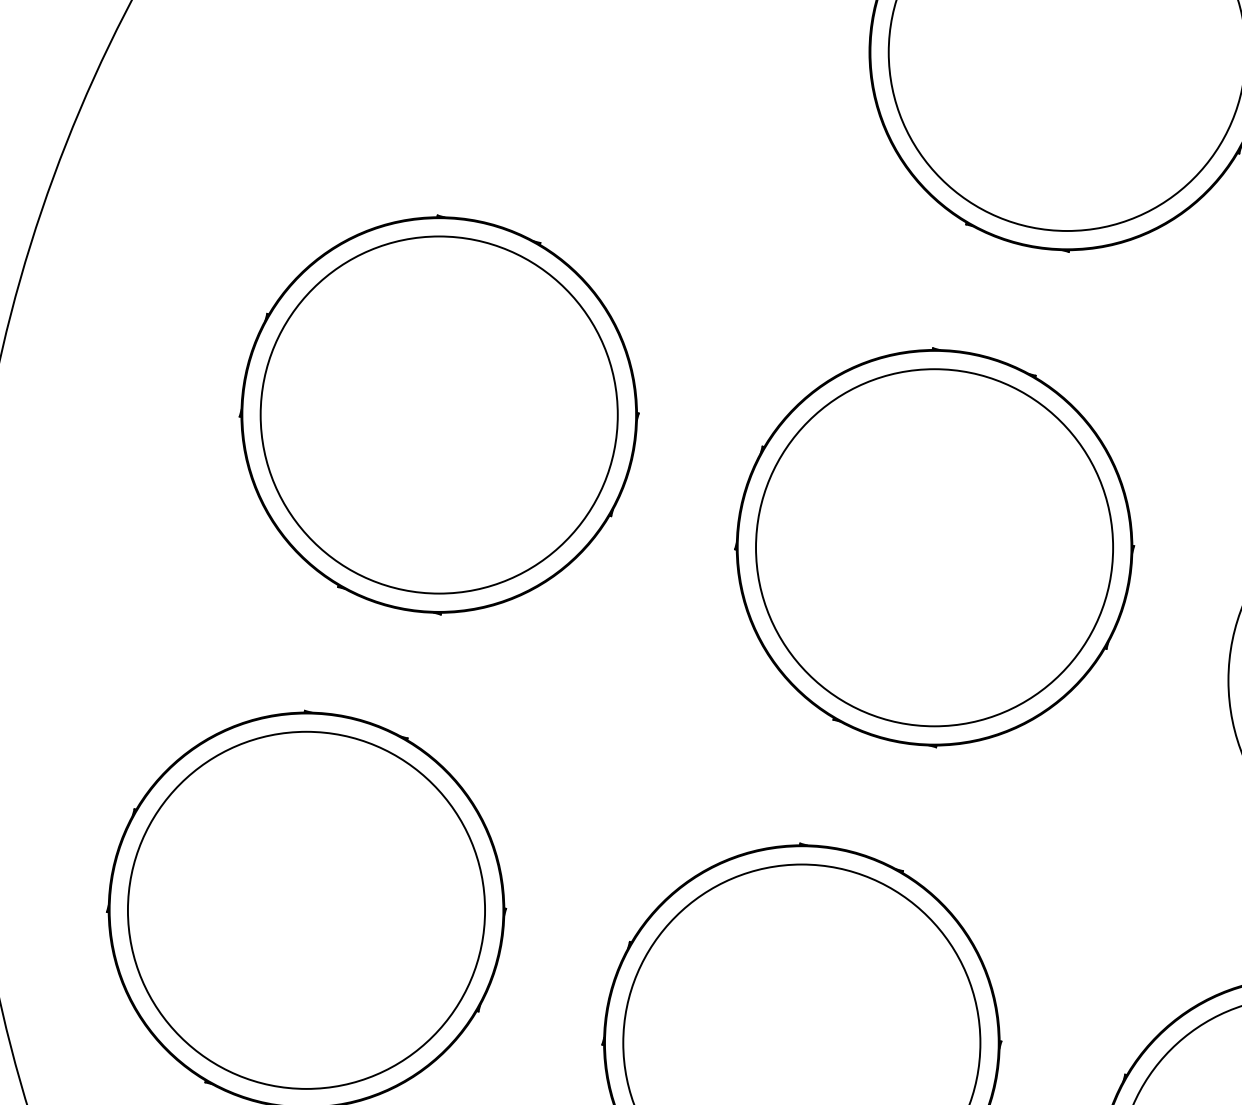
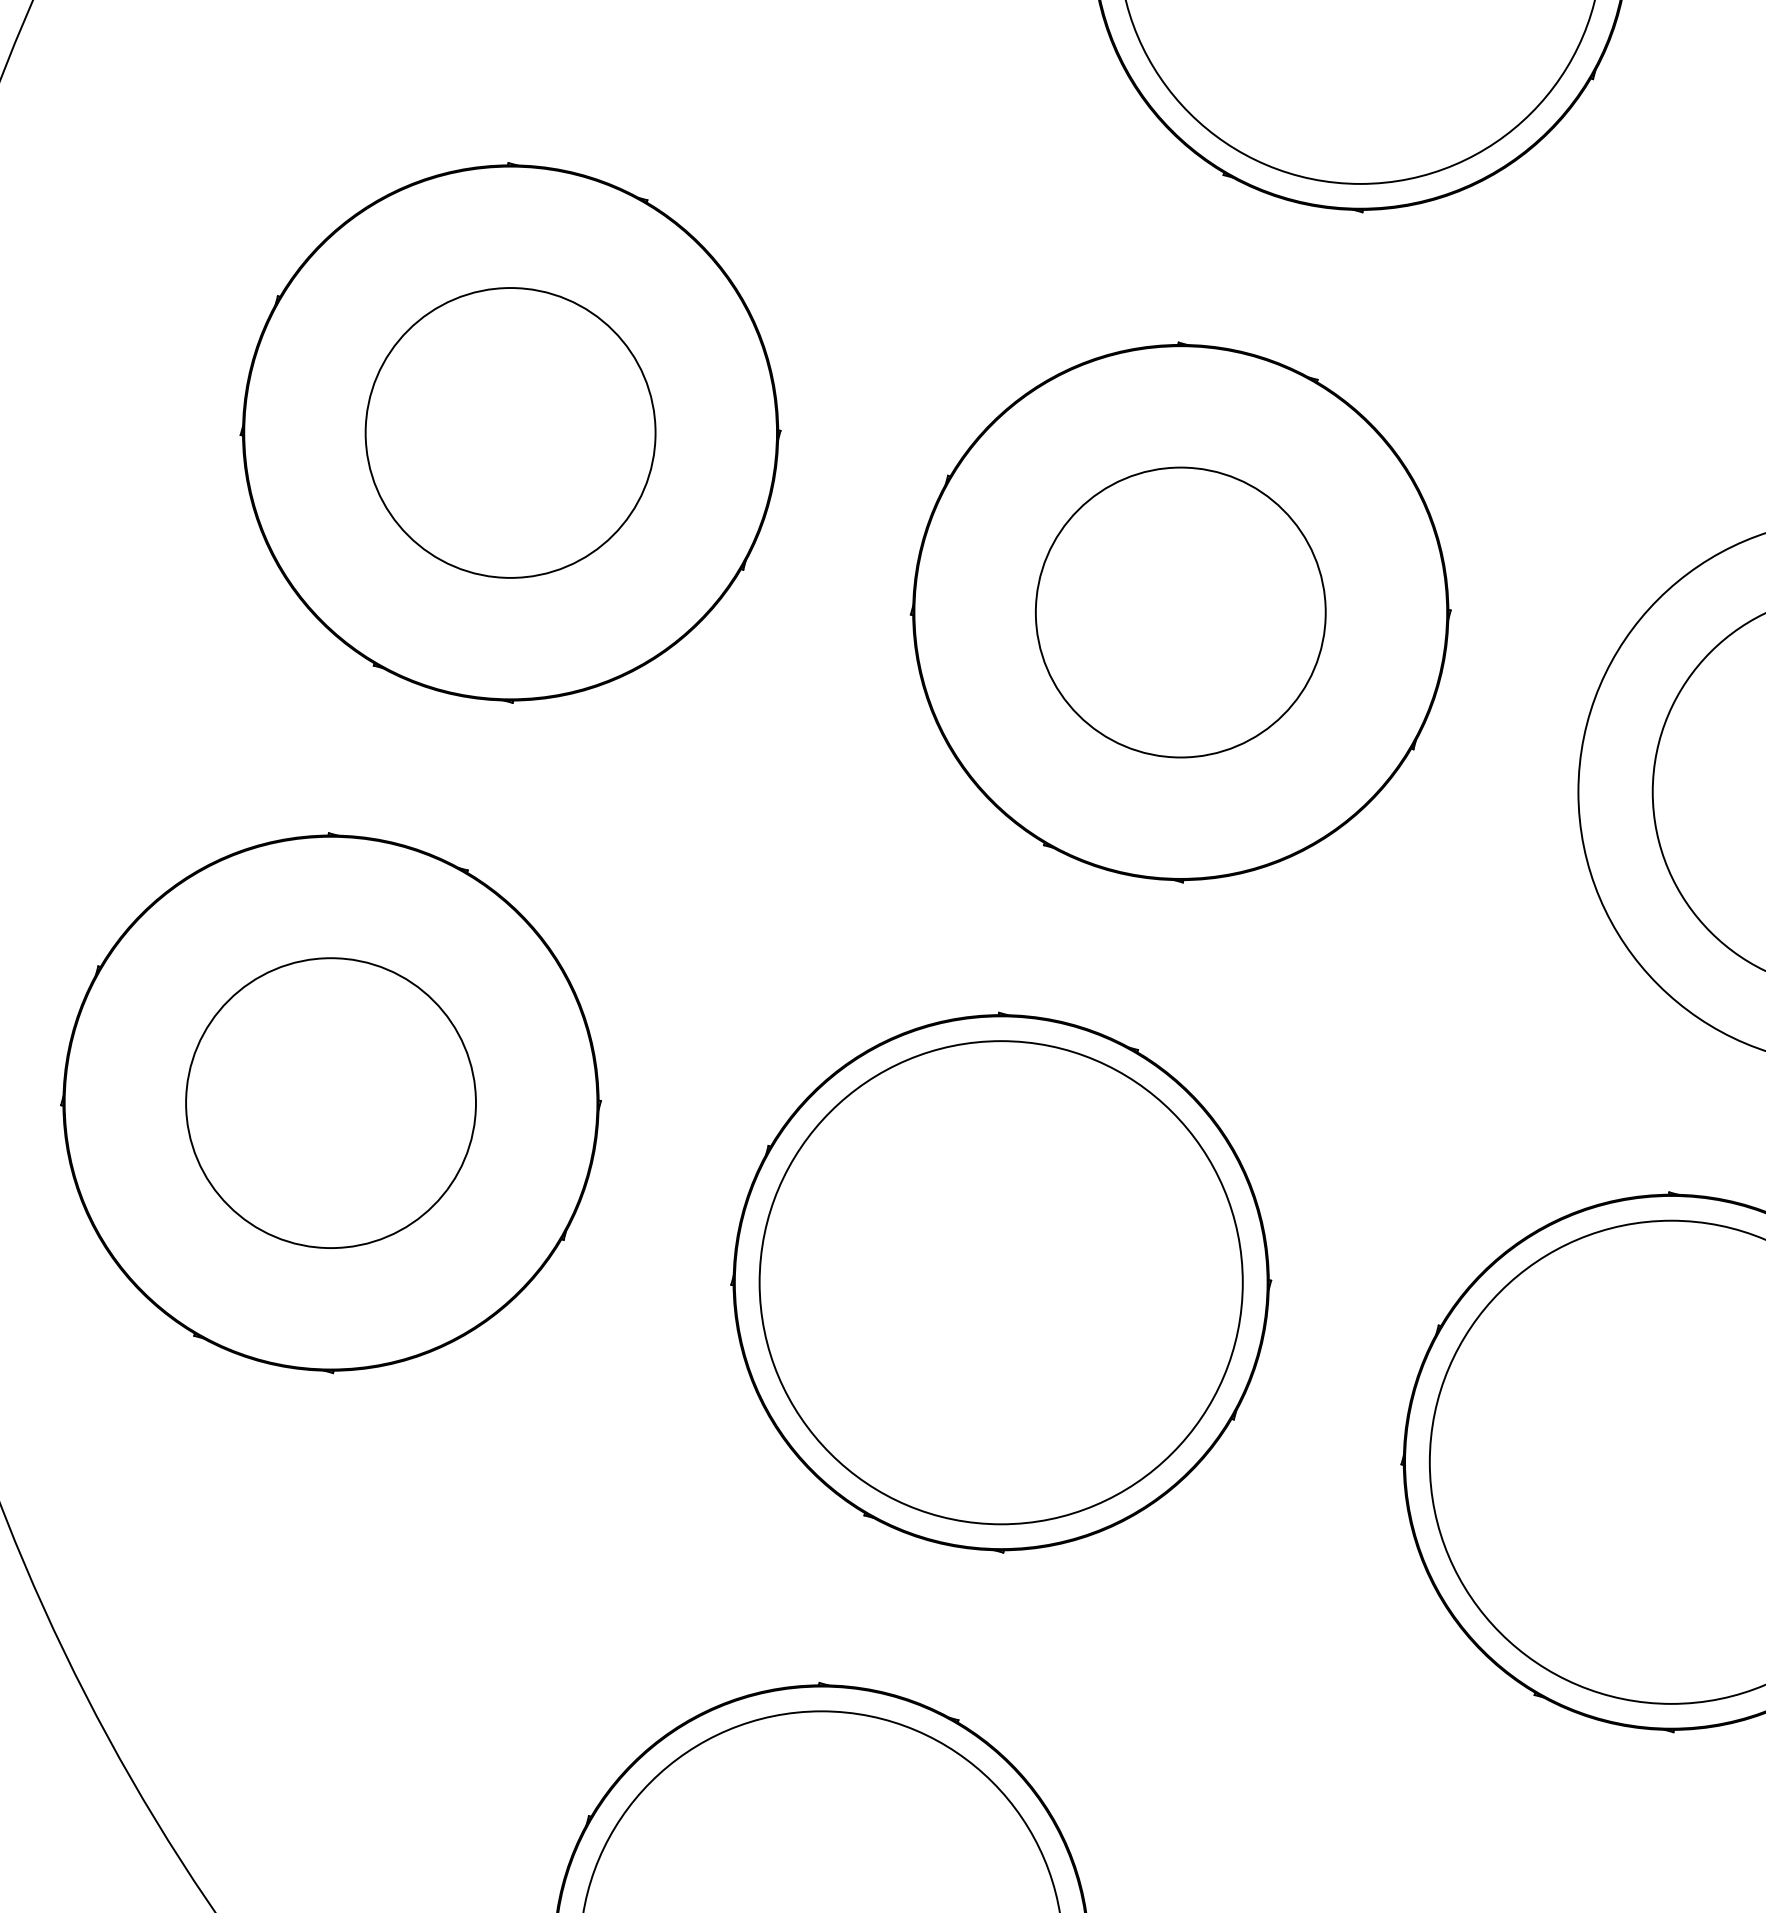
circle: (439, 414) -> (510, 432), size x0.6
circle: (934, 547) -> (1180, 612), size x0.6
circle: (306, 909) -> (330, 1102), size x0.6

